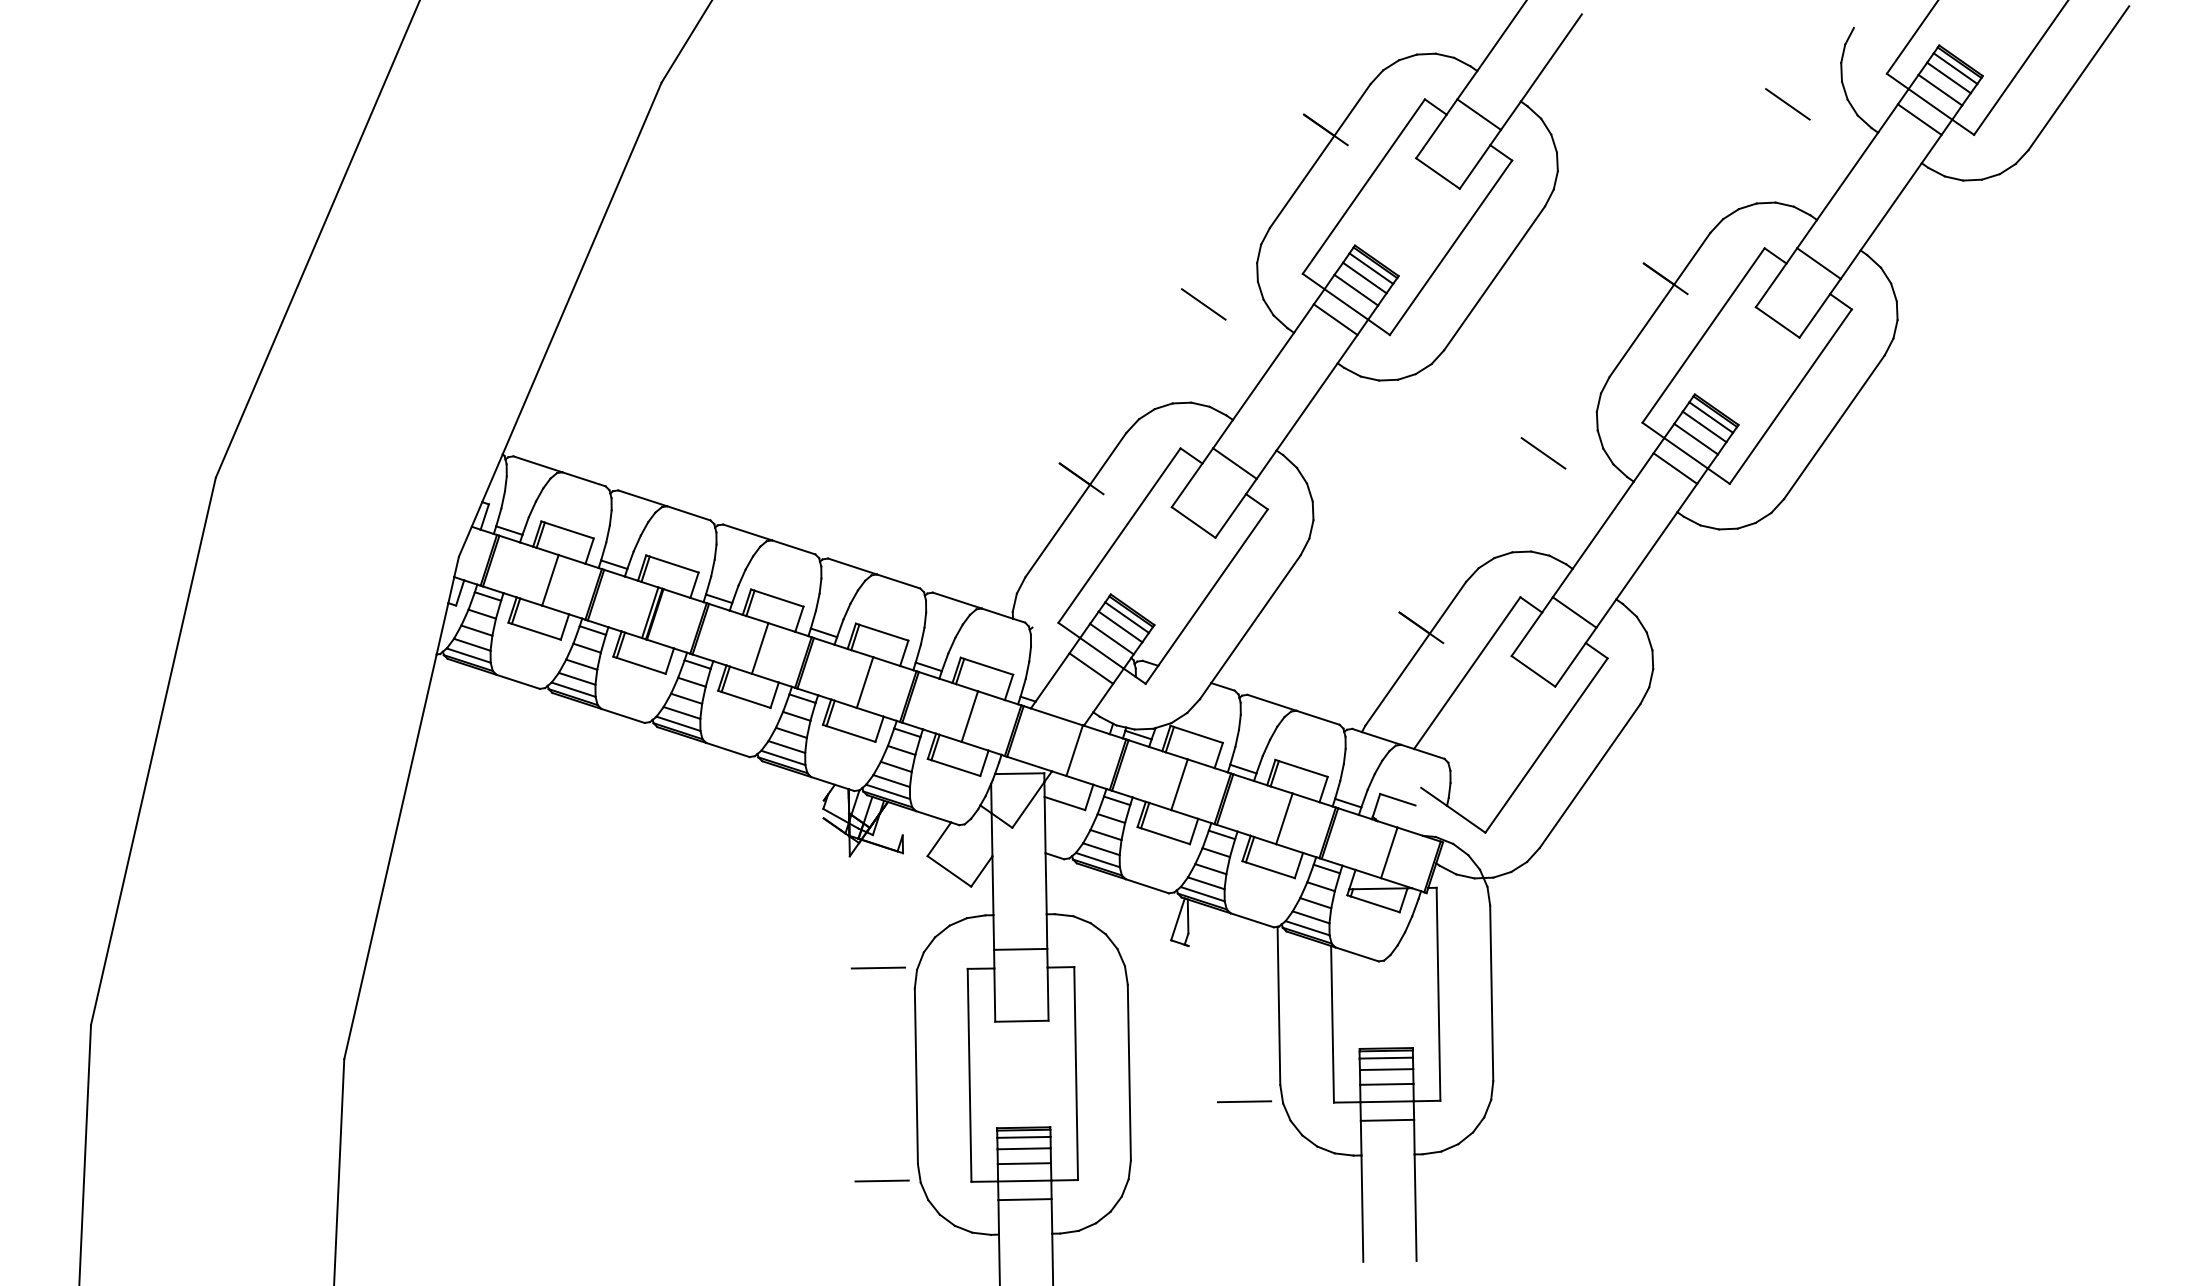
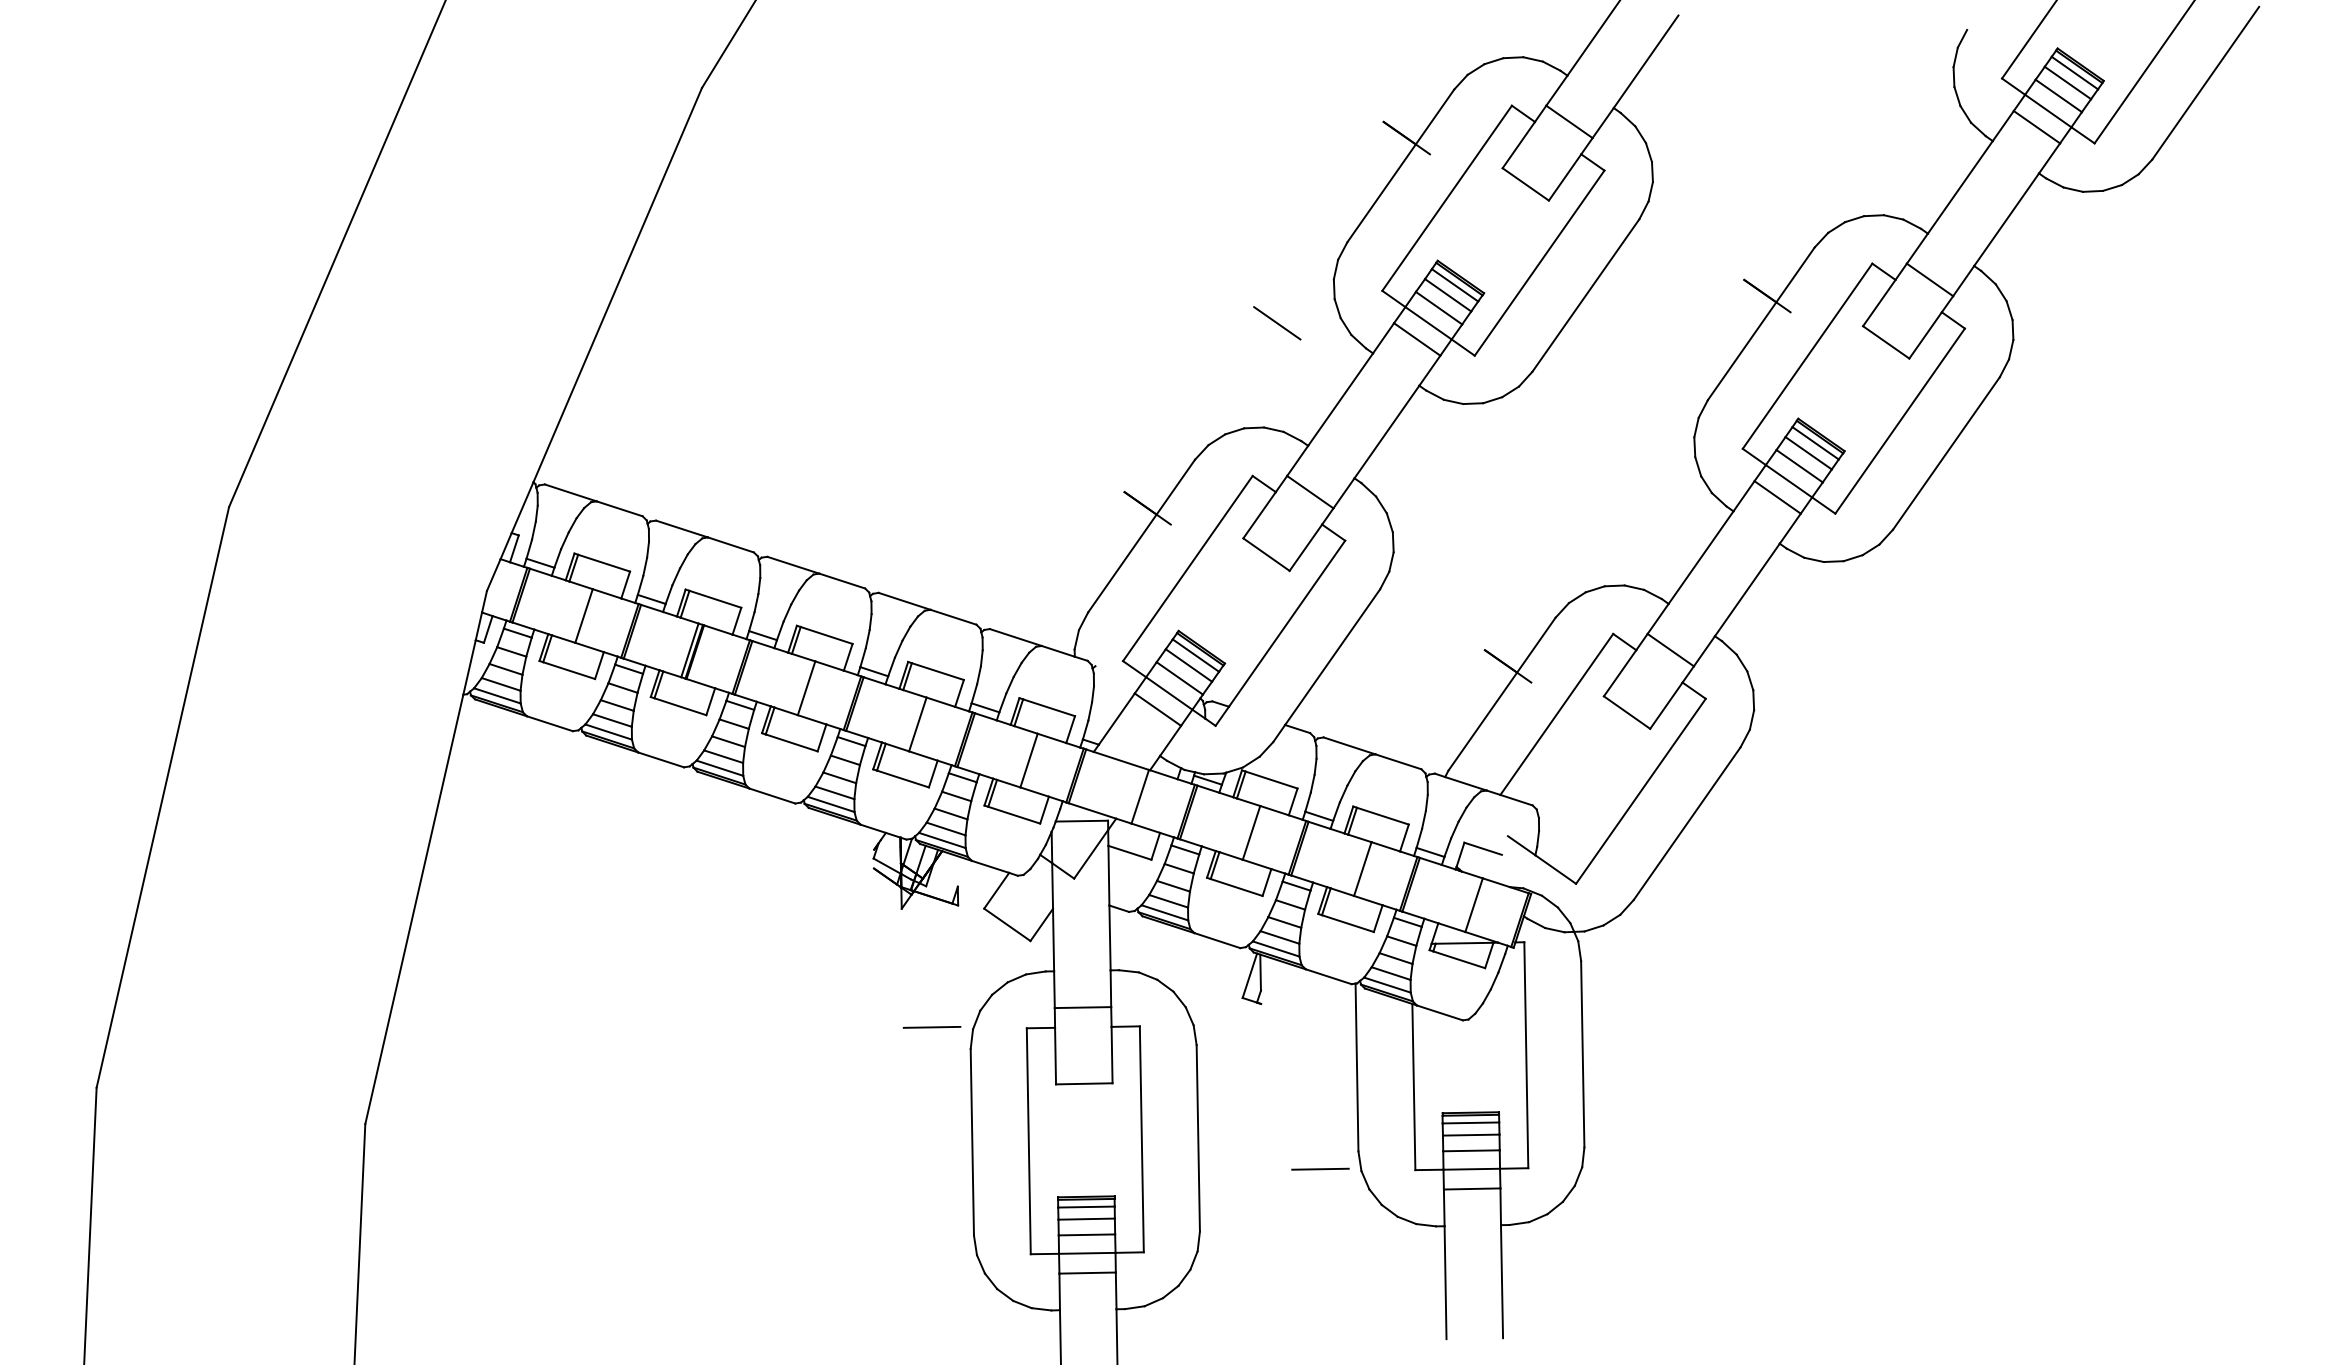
line: (1787, 103) -> (1896, 110), removed
line: (1543, 453) -> (1637, 481), removed
line: (881, 1181) -> (935, 1253), removed

